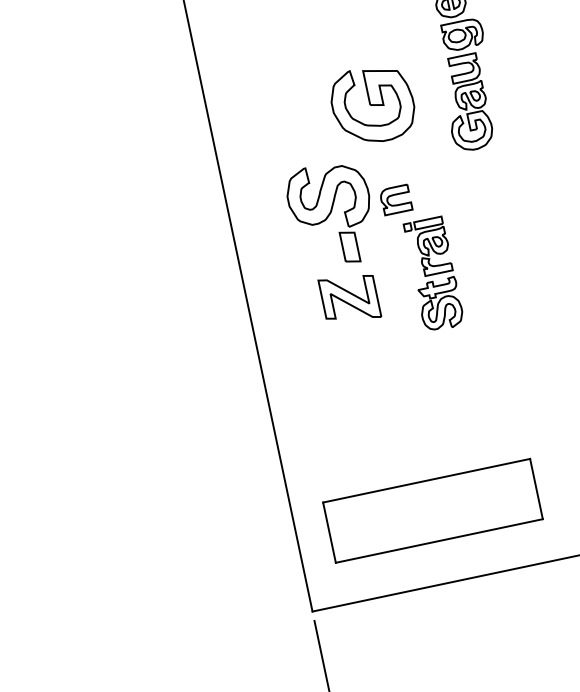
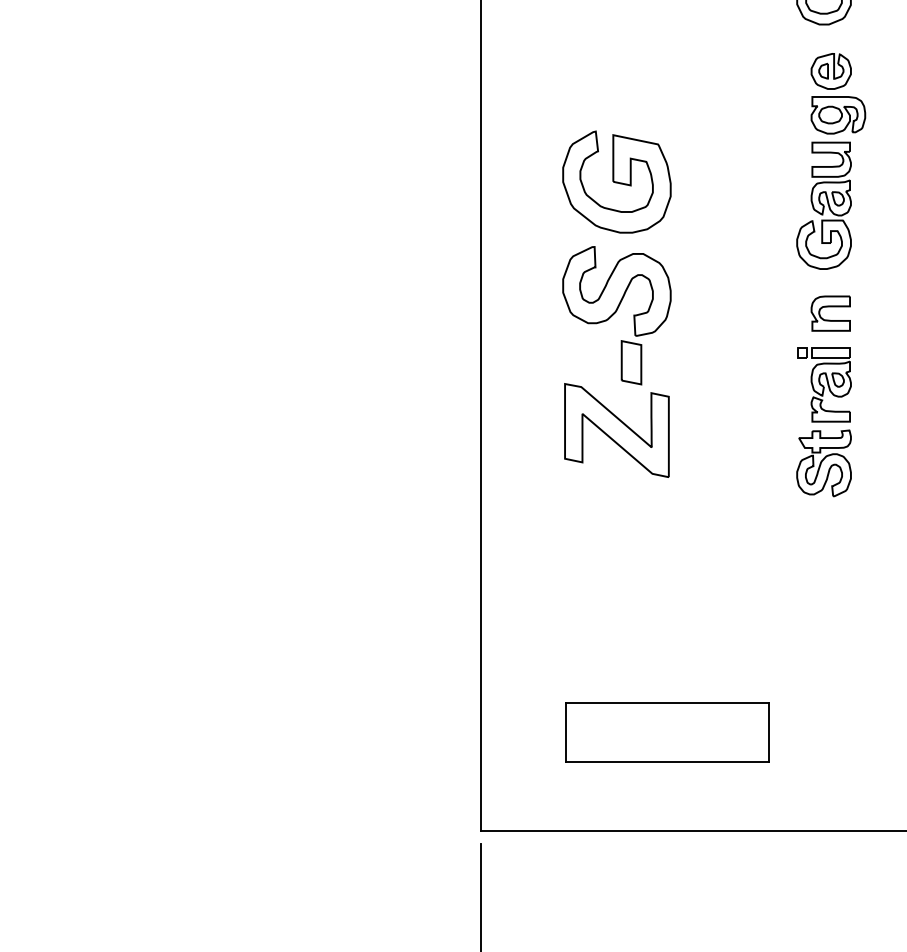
part: (372, 104) -> (616, 181), moved
part: (395, 199) -> (830, 313), moved
part: (433, 274) -> (823, 422), moved
part: (349, 298) -> (616, 430), size x1.43
part: (433, 511) -> (667, 732), size x0.71

